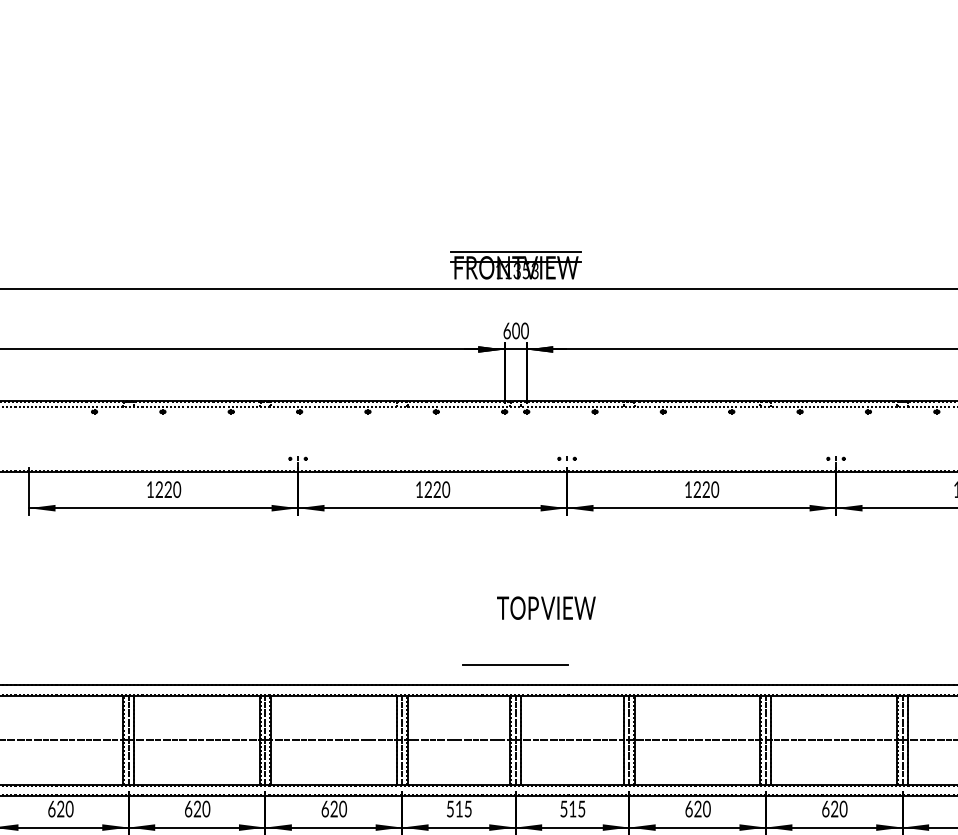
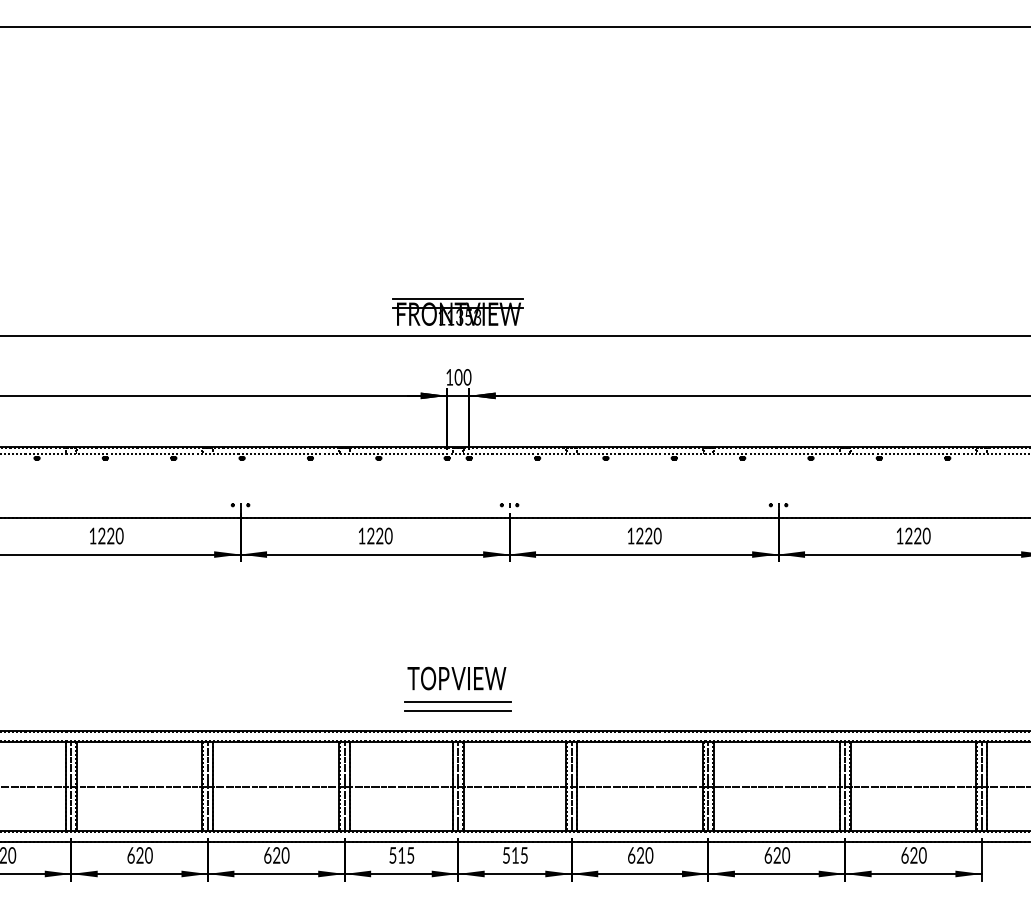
text: (506, 331) -> (449, 377), 600 -> 100
text: (545, 608) -> (456, 678), moved
line: (514, 655) -> (457, 701), added

